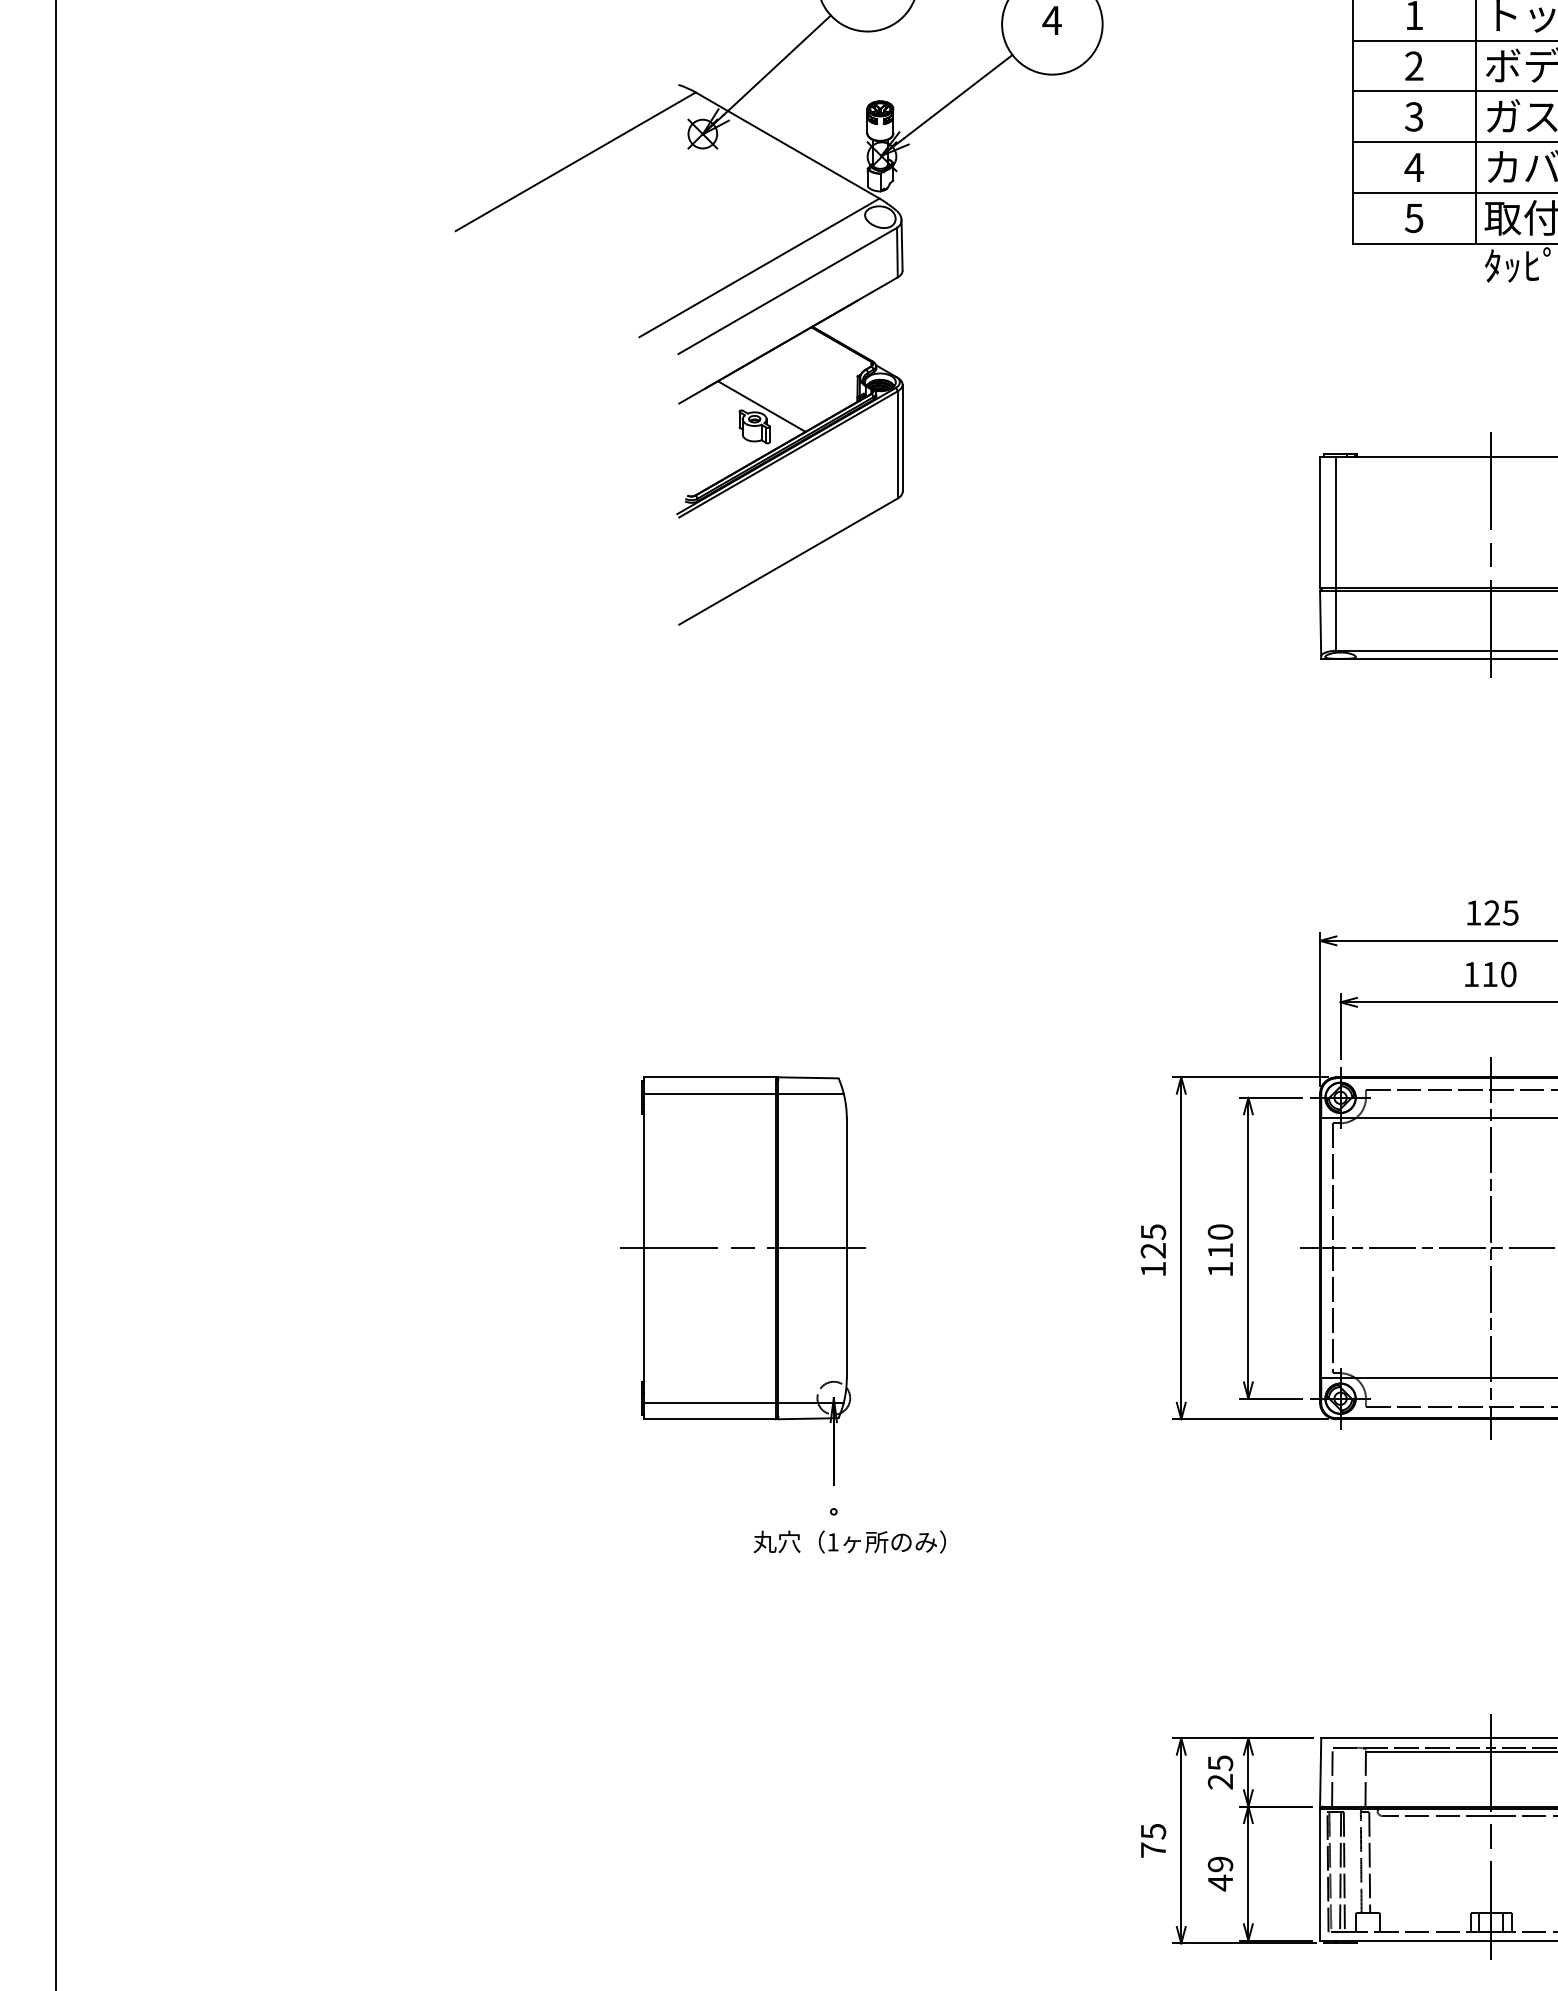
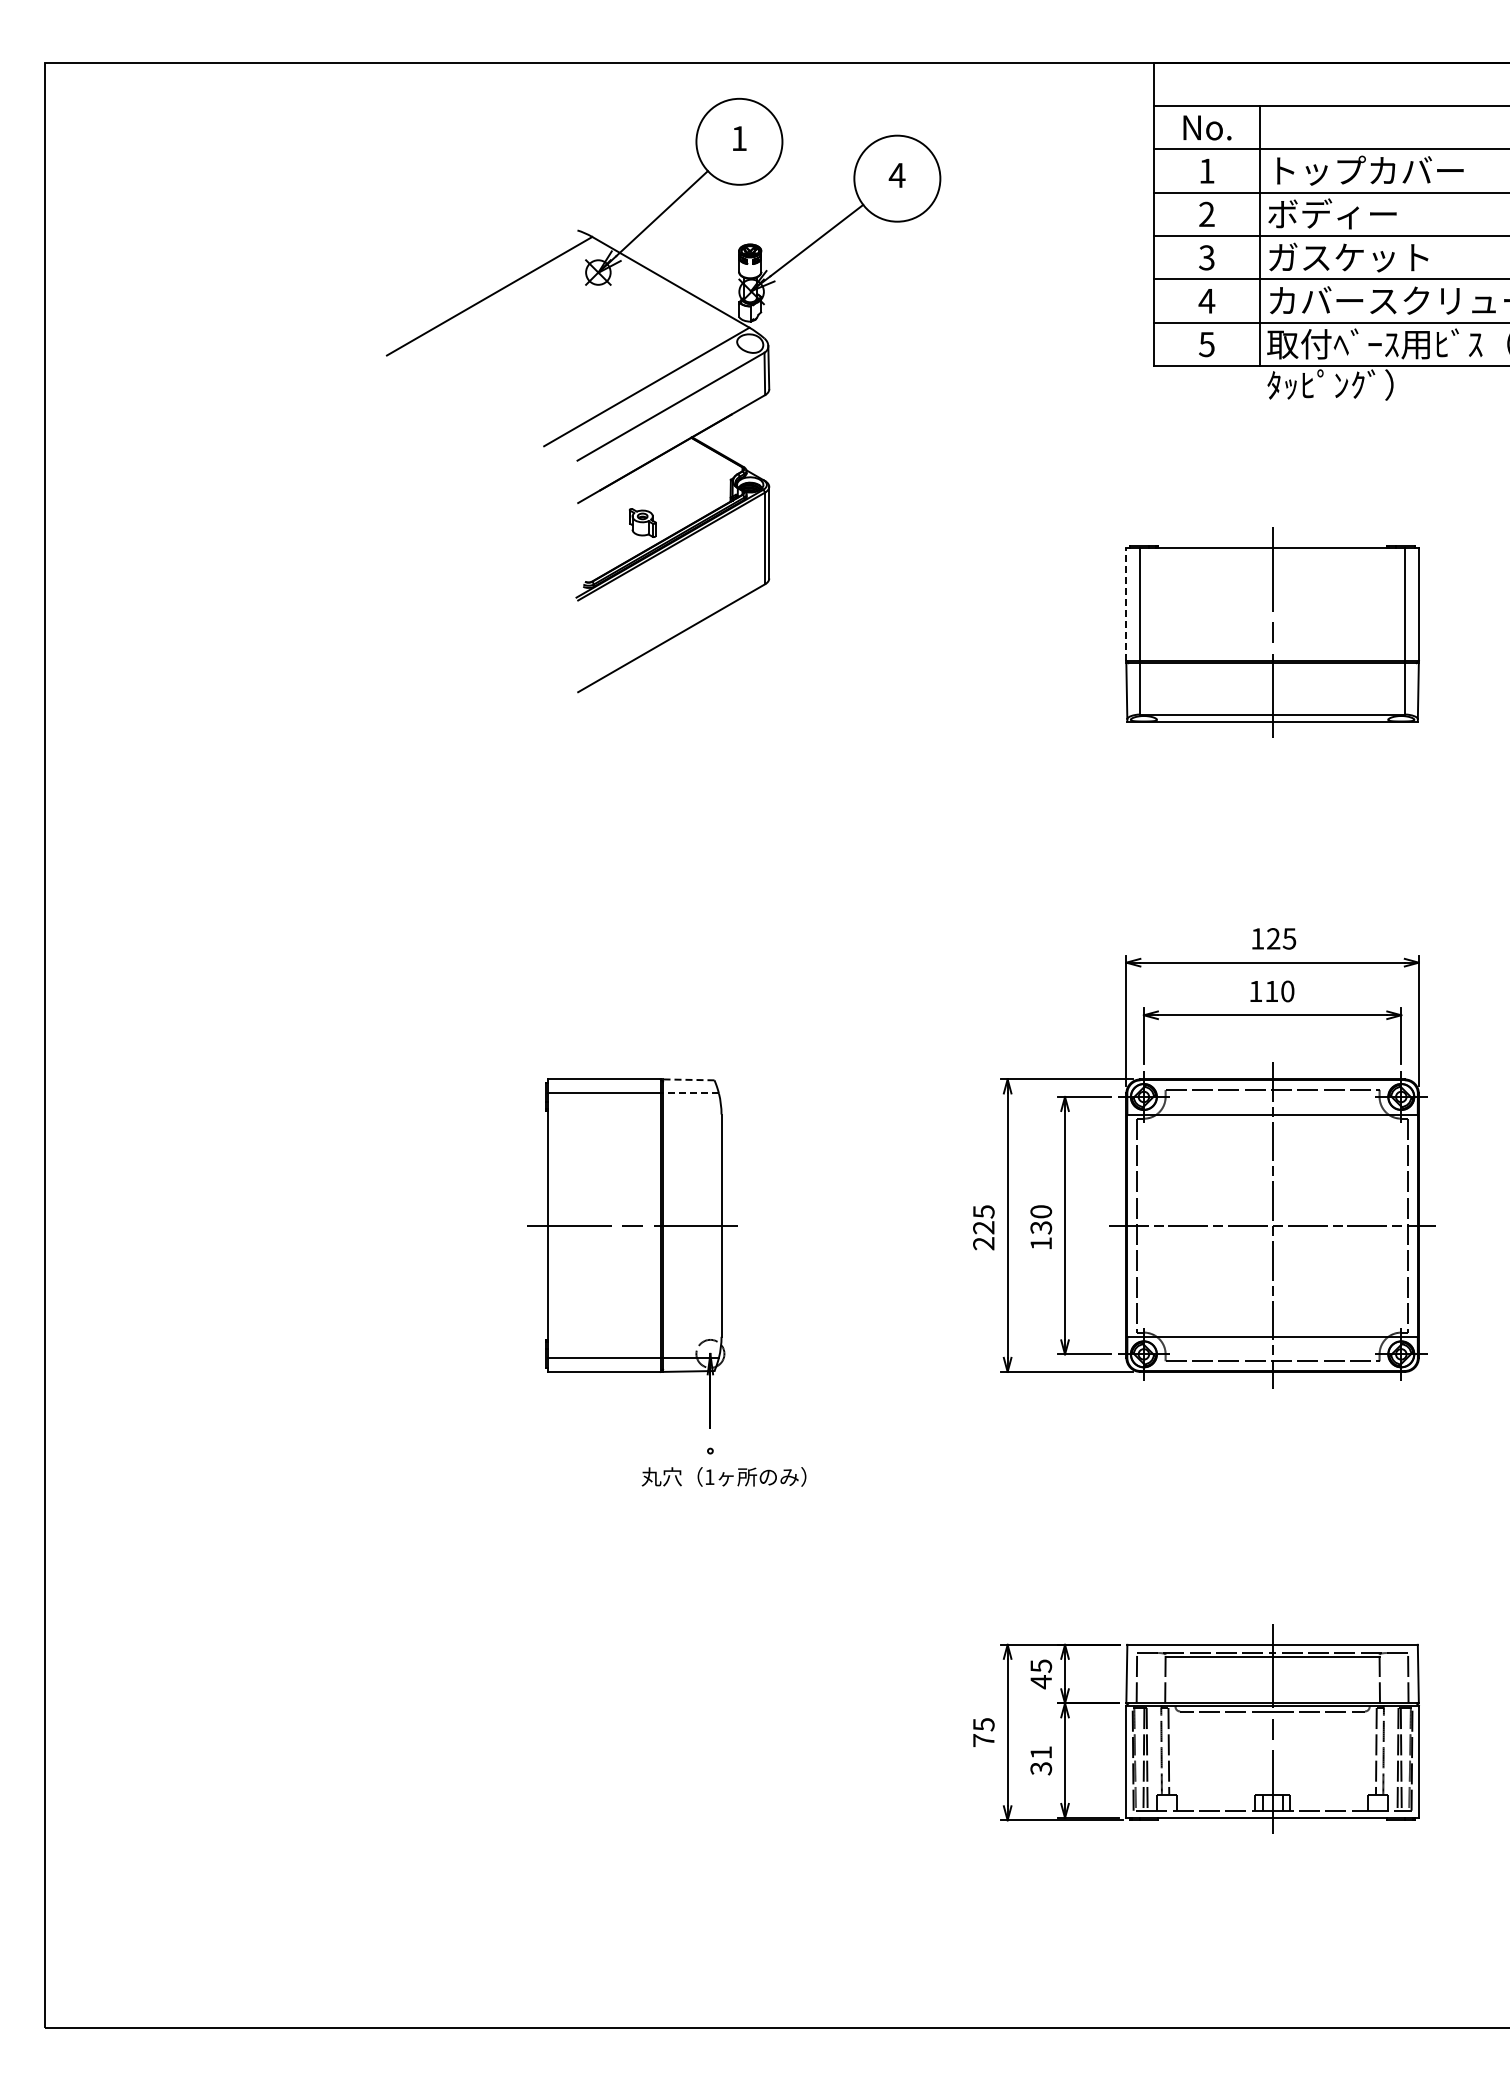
line: (761, 406) -> (648, 505), removed
line: (1320, 522) -> (1126, 604), solid -> dashed
line: (808, 1077) -> (688, 1079), solid -> dashed
line: (810, 1093) -> (690, 1093), solid -> dashed
text: (1220, 1250) -> (1041, 1227), 110 -> 130
text: (1153, 1269) -> (983, 1243), 125 -> 225
text: (1219, 1782) -> (1040, 1682), 25 -> 45
text: (1220, 1873) -> (1041, 1760), 49 -> 31

